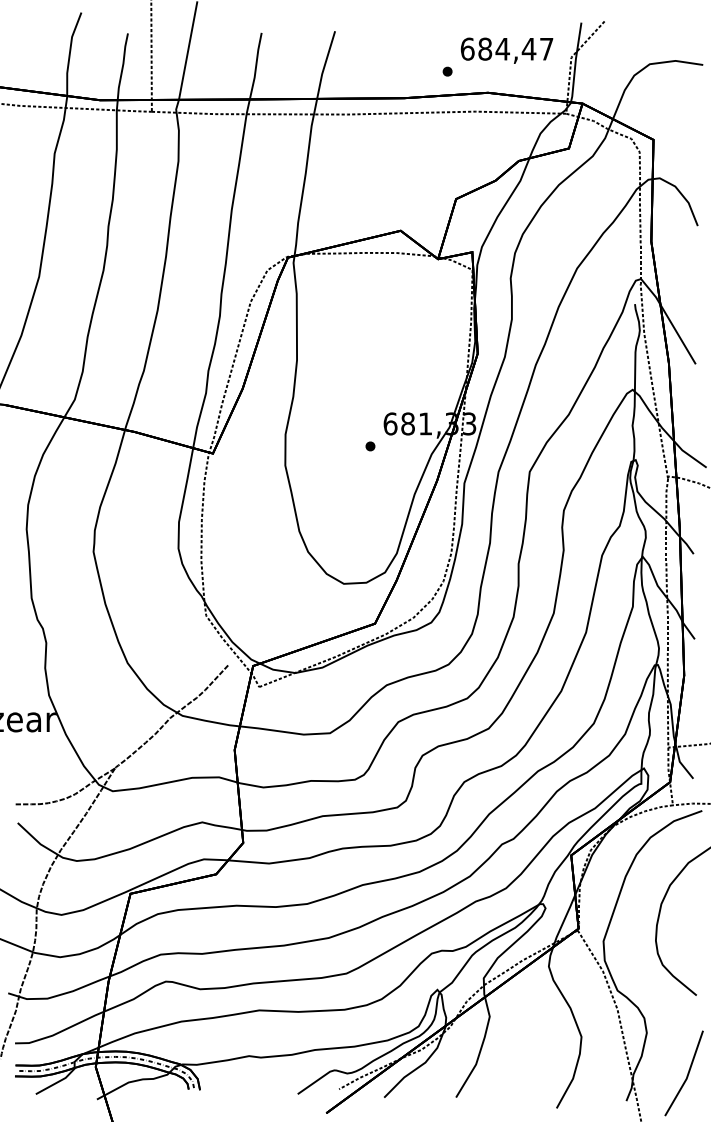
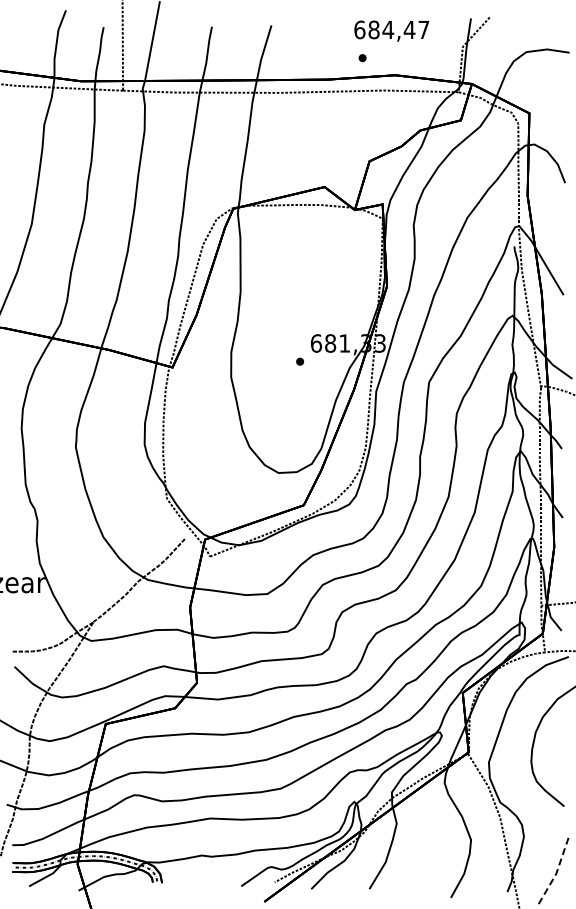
text: (506, 49) -> (391, 30), moved
line: (688, 1075) -> (557, 871), solid -> dashed

